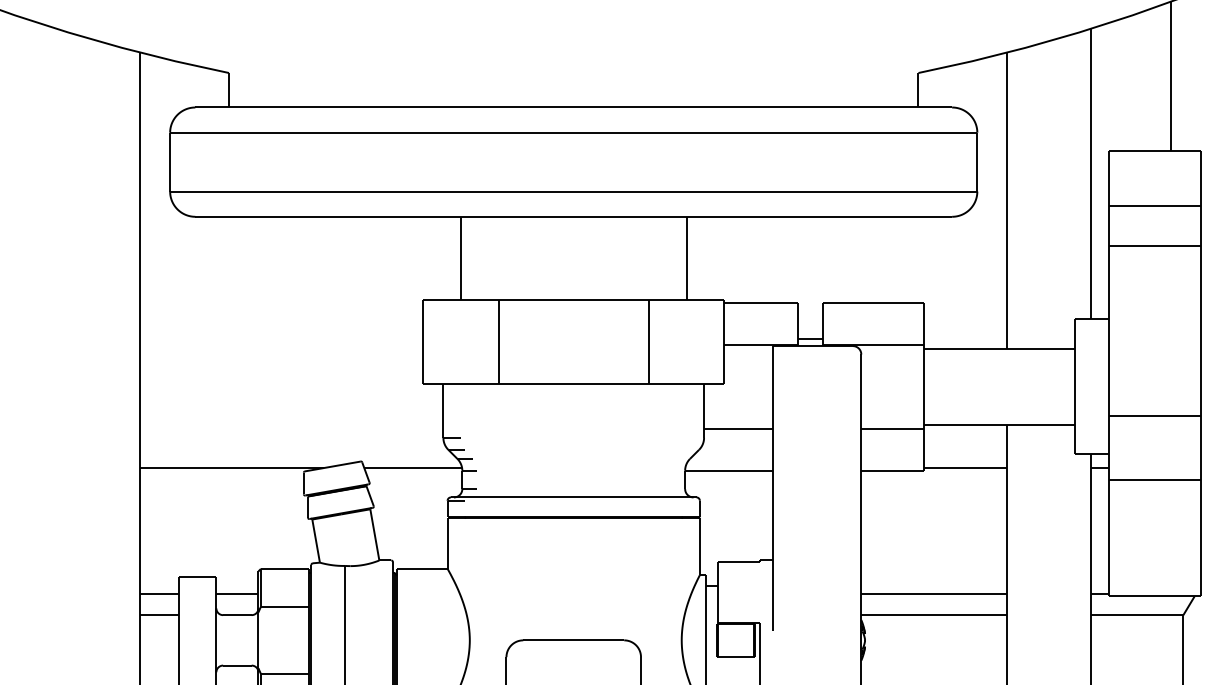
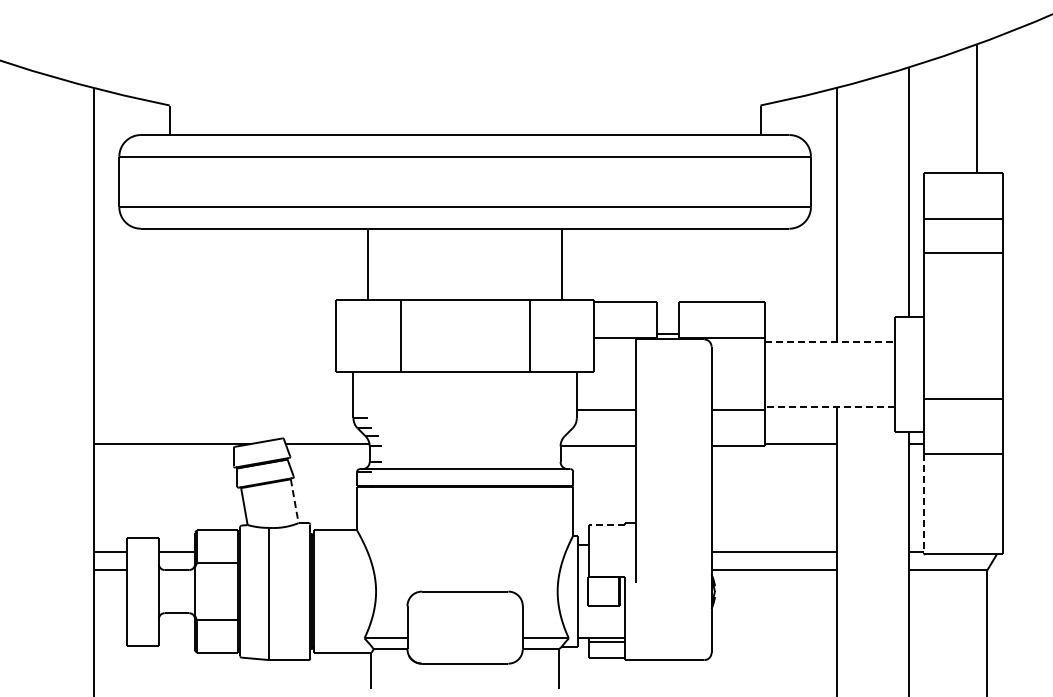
line: (1000, 348) -> (830, 341), solid -> dashed
line: (1000, 424) -> (830, 406), solid -> dashed
line: (374, 535) -> (294, 501), solid -> dashed
line: (1108, 539) -> (923, 505), solid -> dashed
line: (738, 562) -> (606, 524), solid -> dashed

